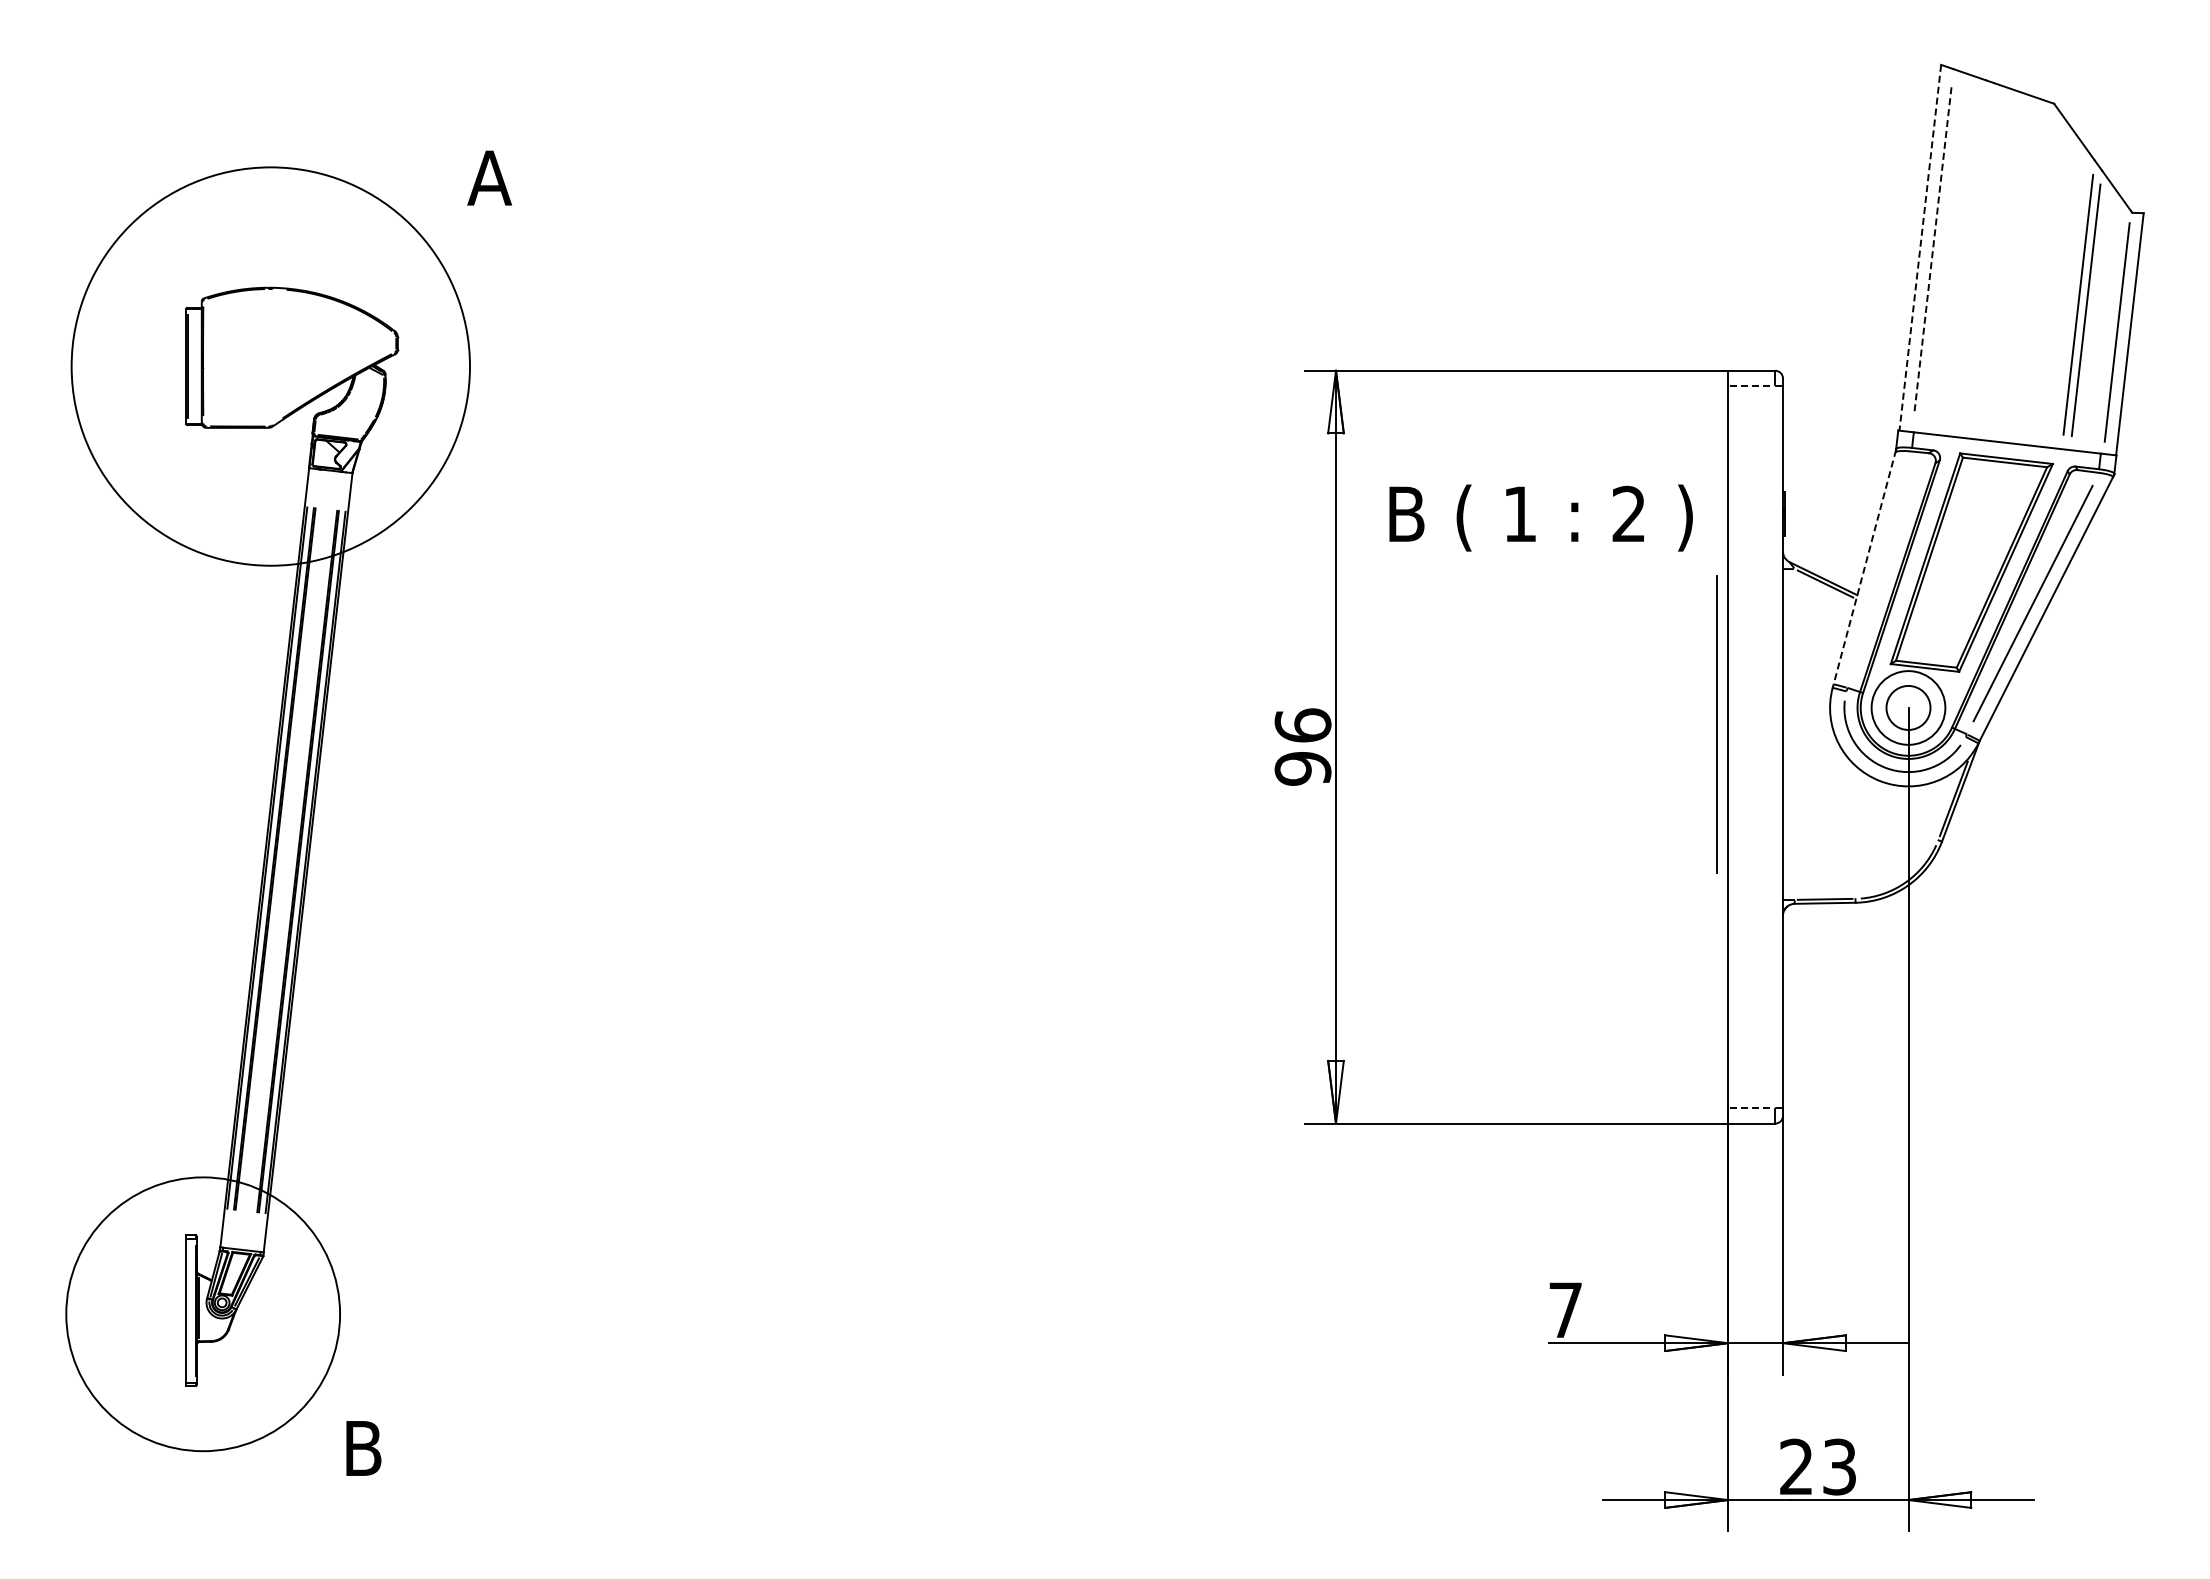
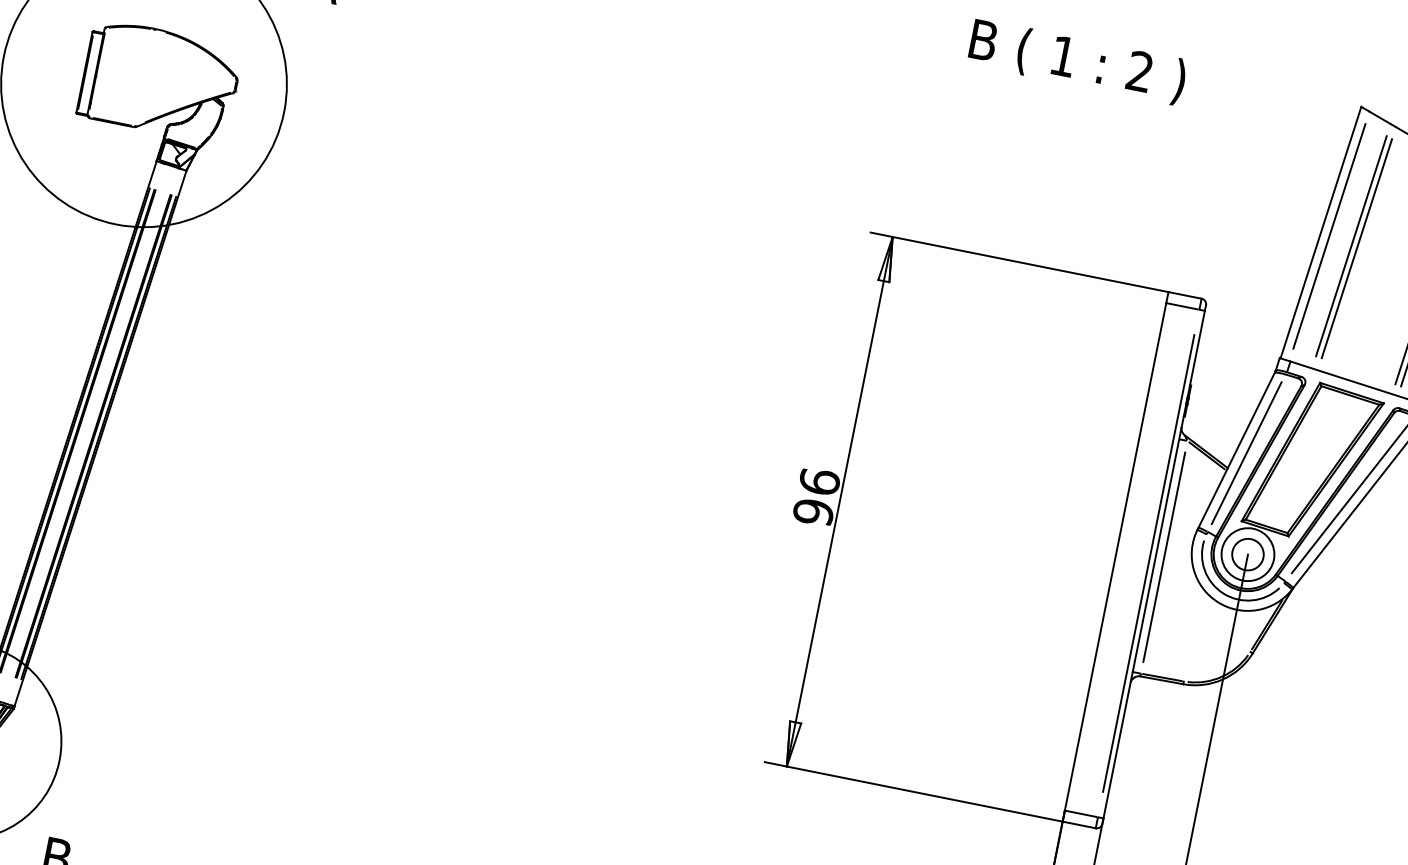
line: (1920, 248) -> (1320, 233), dashed -> solid
line: (1932, 251) -> (1329, 236), dashed -> solid
line: (1965, 258) -> (1351, 246), added
line: (1973, 259) -> (1356, 248), added
line: (1752, 386) -> (1183, 306), dashed -> solid
text: (1540, 517) -> (1077, 61), moved
line: (1864, 567) -> (1236, 449), dashed -> solid
line: (1878, 569) -> (1246, 453), added
line: (1716, 724) -> (1164, 557), moved
line: (1775, 746) -> (1149, 563), added
line: (1752, 1107) -> (1082, 813), dashed -> solid

